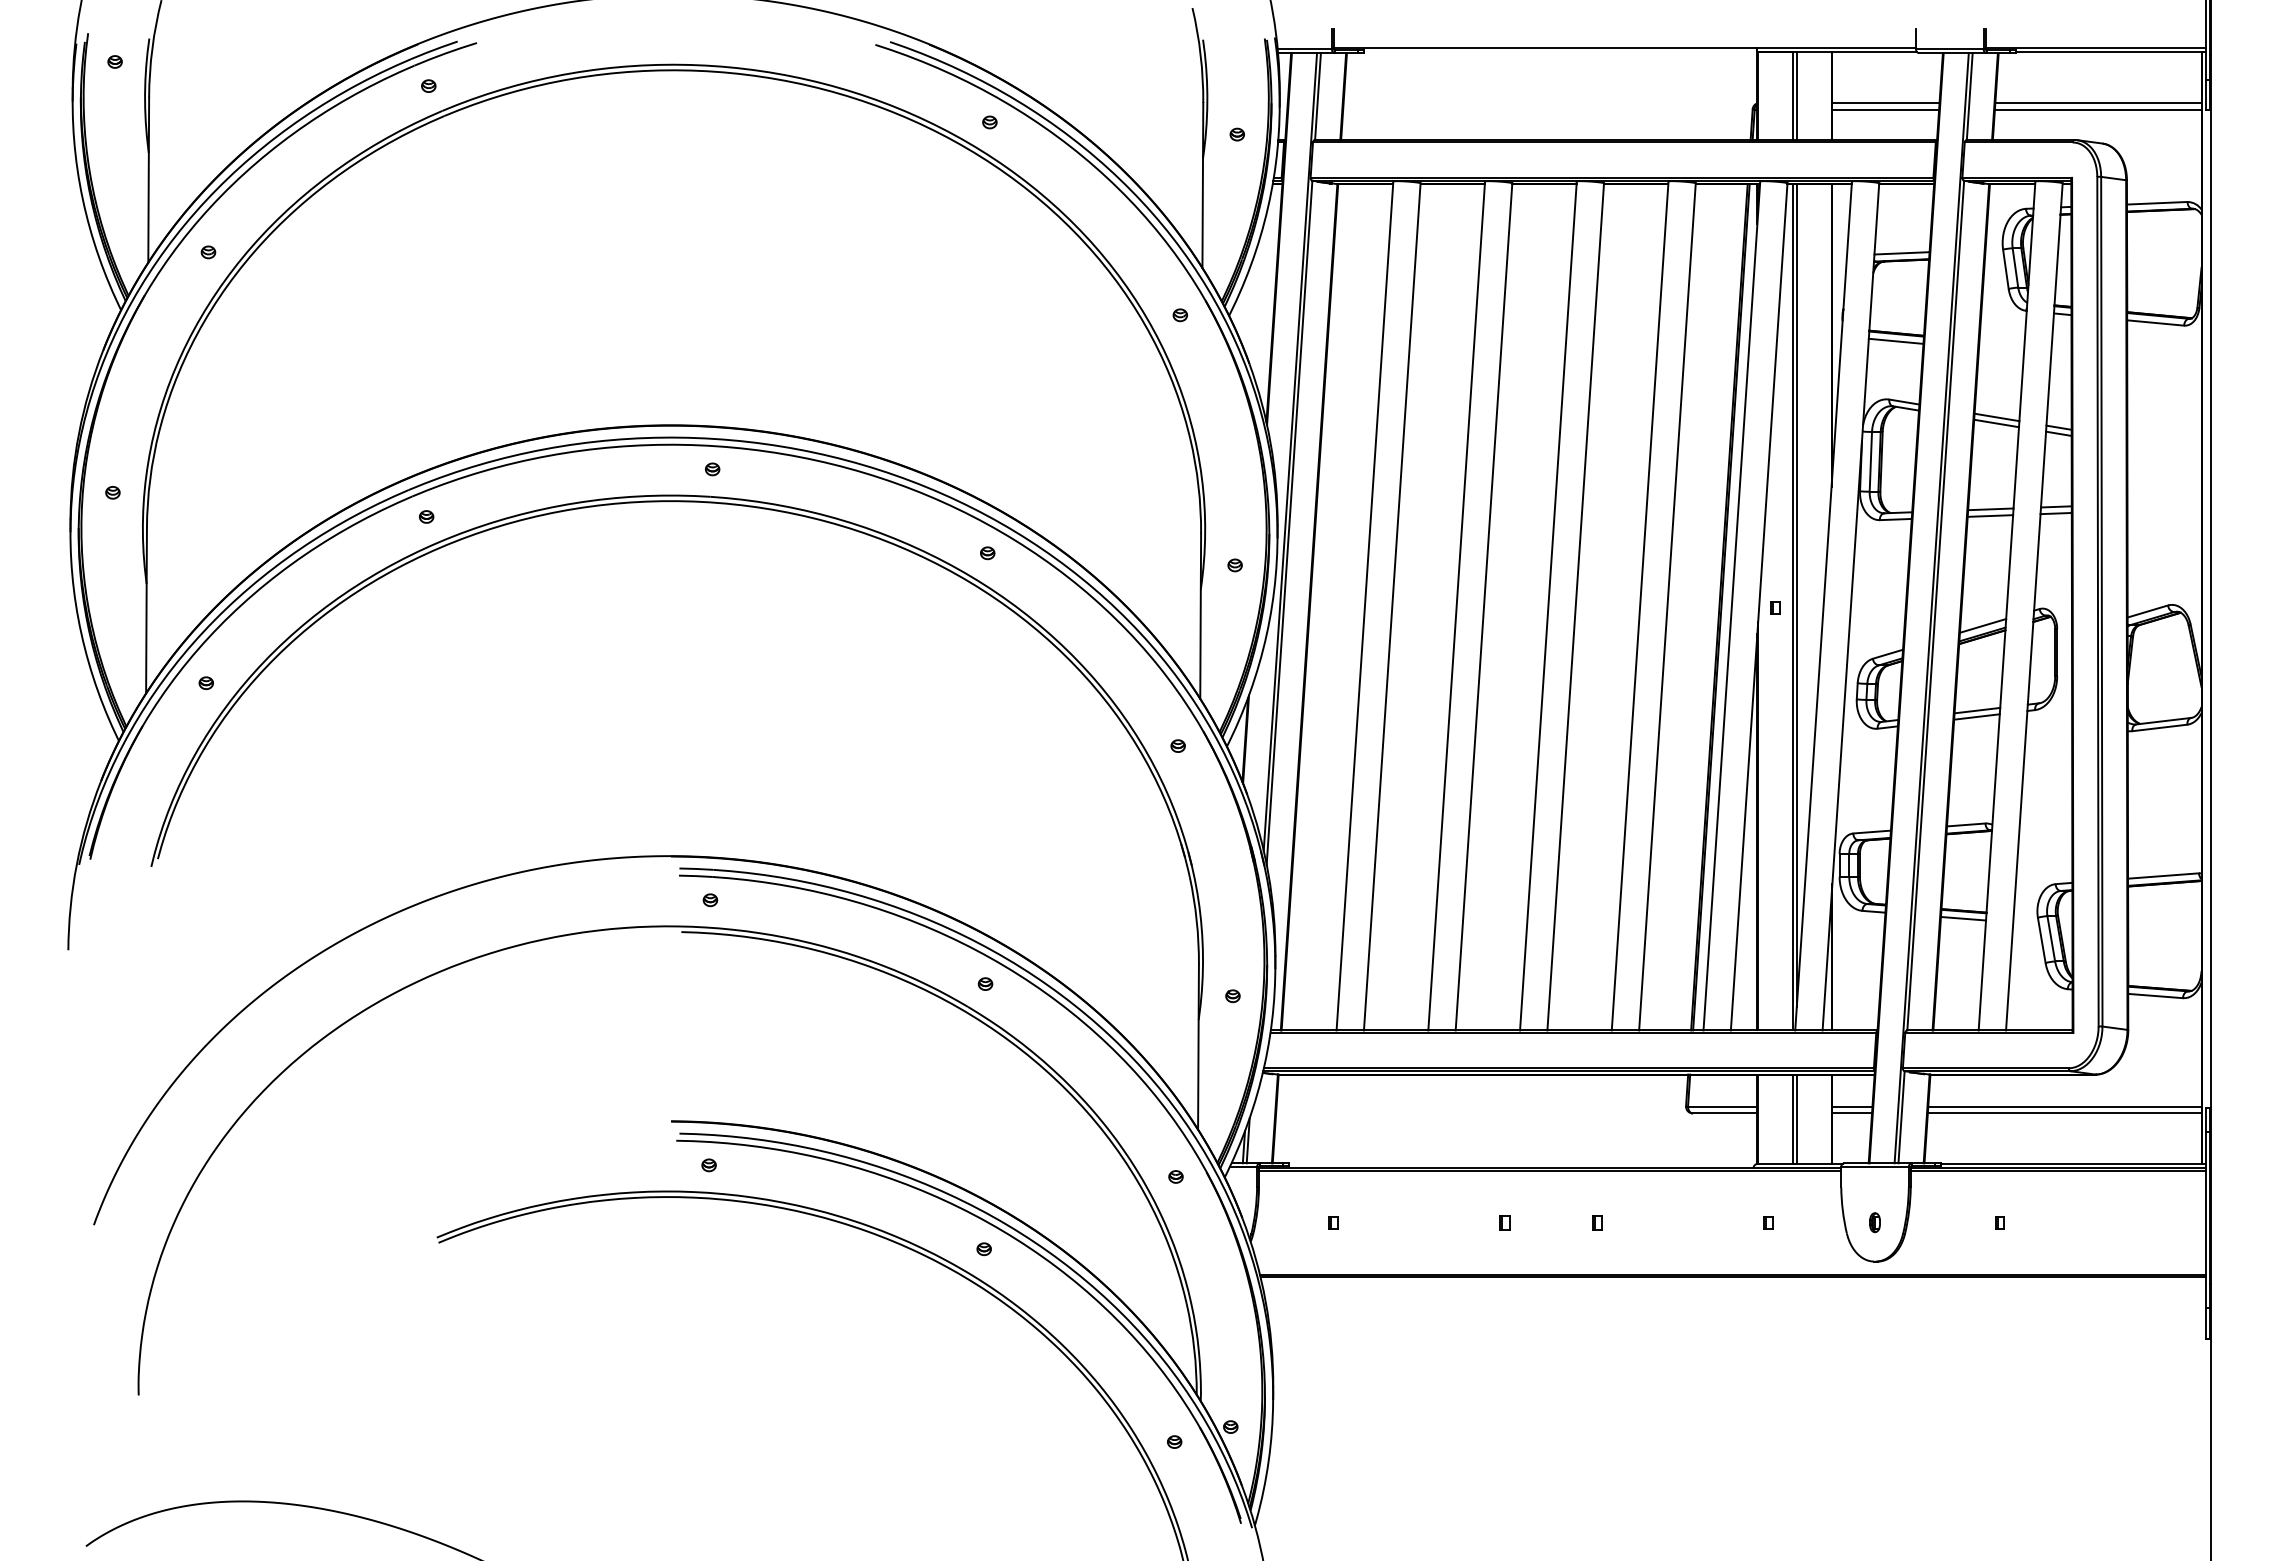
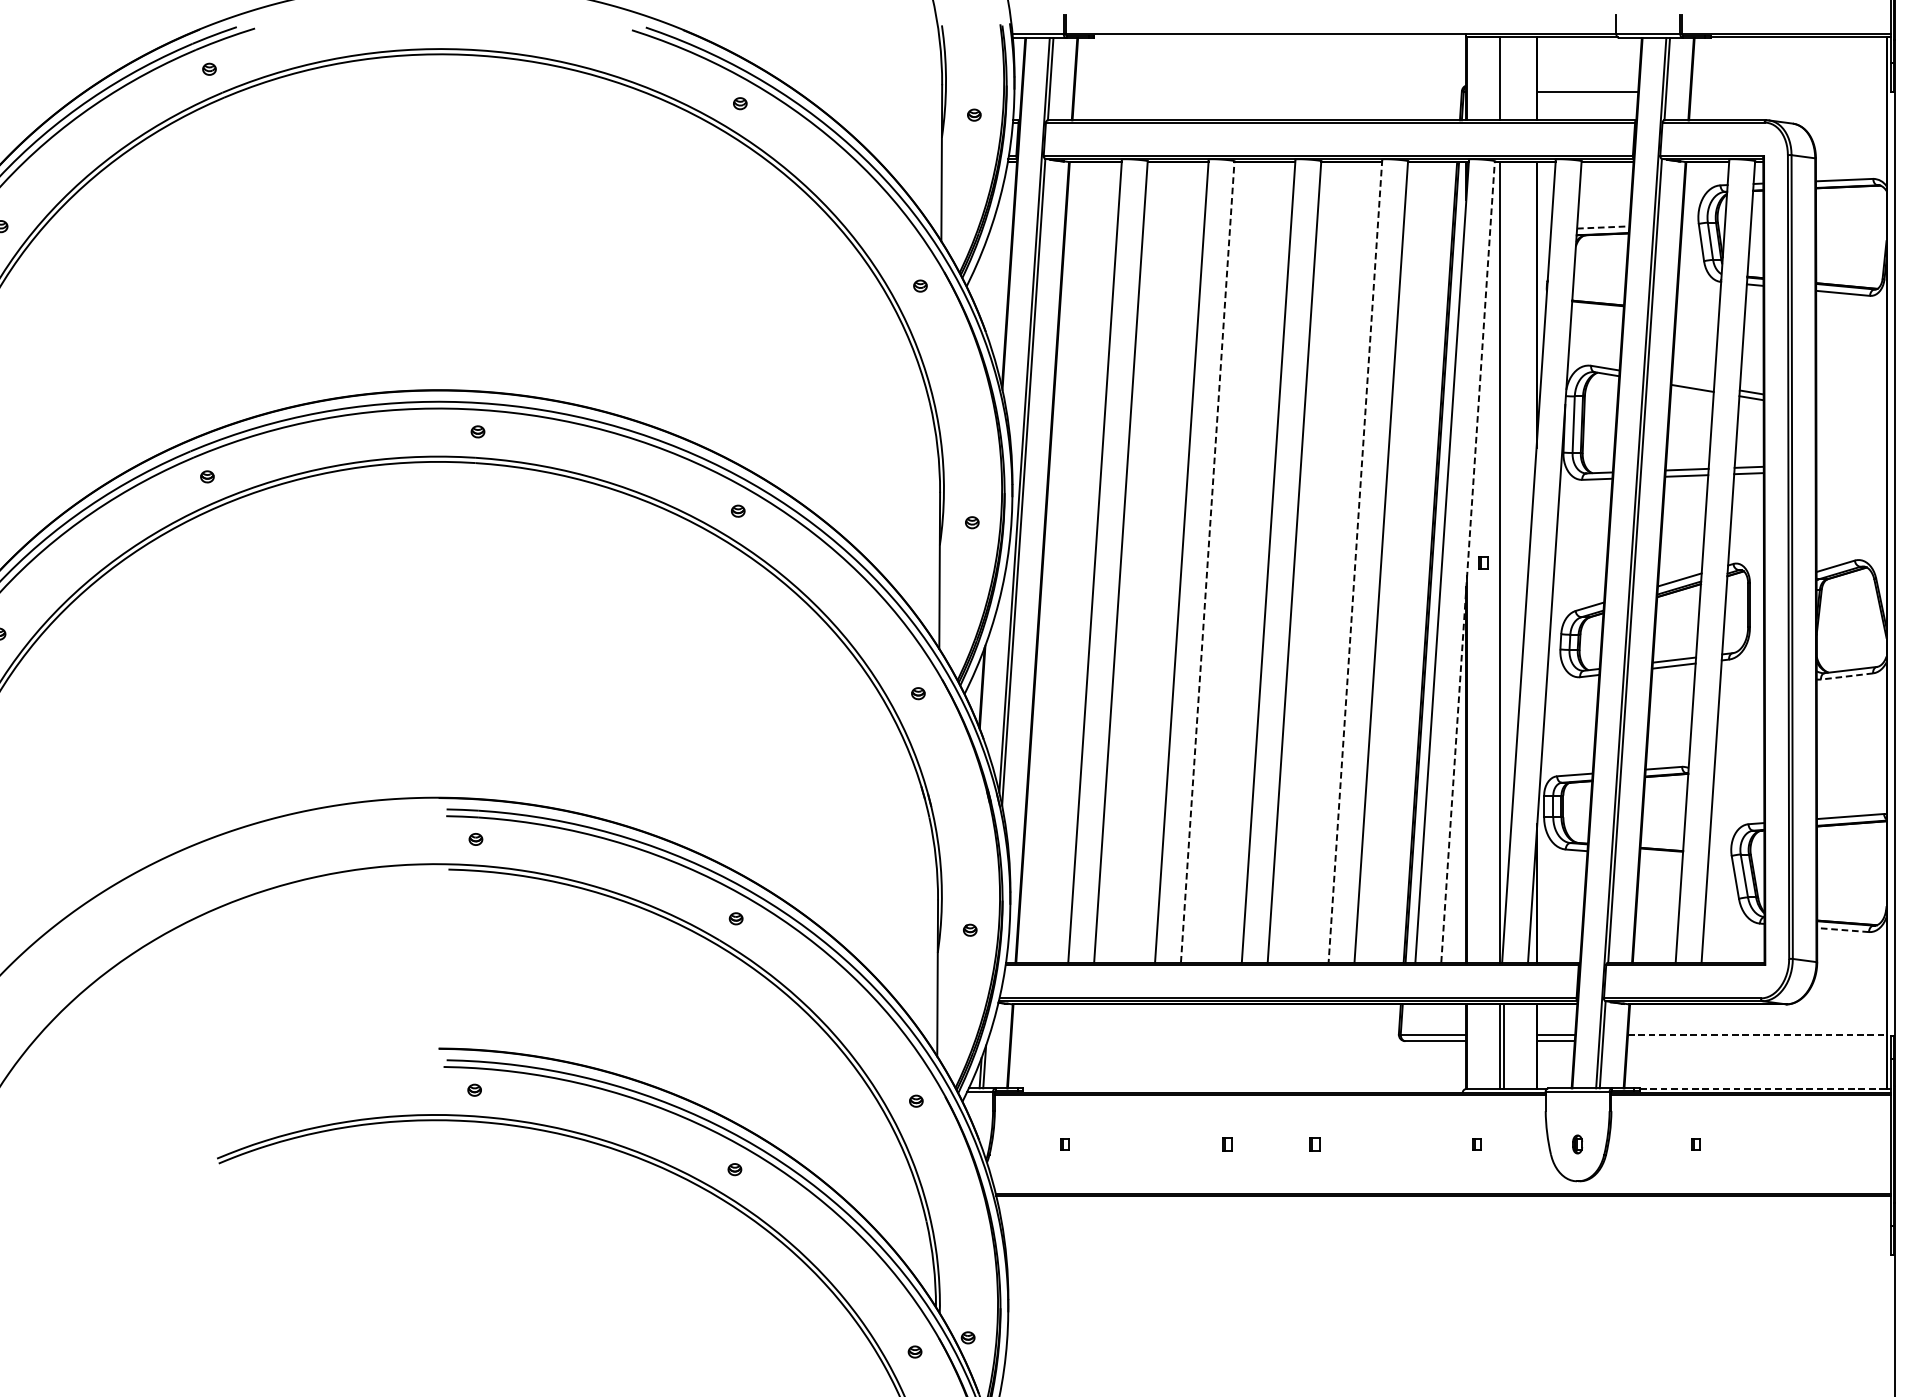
line: (1796, 96) -> (1503, 79), removed
line: (1885, 102) -> (1587, 84), removed
line: (2098, 102) -> (1789, 84), removed
line: (2097, 109) -> (1788, 91), removed
line: (1902, 253) -> (1603, 227), solid -> dashed
line: (1895, 340) -> (1597, 309), removed
line: (1996, 417) -> (1692, 382), removed
line: (1796, 595) -> (1503, 551), removed
line: (1484, 606) -> (1208, 561), solid -> dashed
line: (1640, 606) -> (1355, 561), solid -> dashed
line: (1759, 606) -> (1468, 561), solid -> dashed
line: (2159, 727) -> (1846, 676), solid -> dashed
line: (1963, 918) -> (1661, 856), removed
line: (2155, 996) -> (1842, 930), solid -> dashed
line: (2064, 1106) -> (1756, 1034), solid -> dashed
line: (2064, 1113) -> (1756, 1041), removed
line: (2071, 1163) -> (1763, 1088), solid -> dashed

